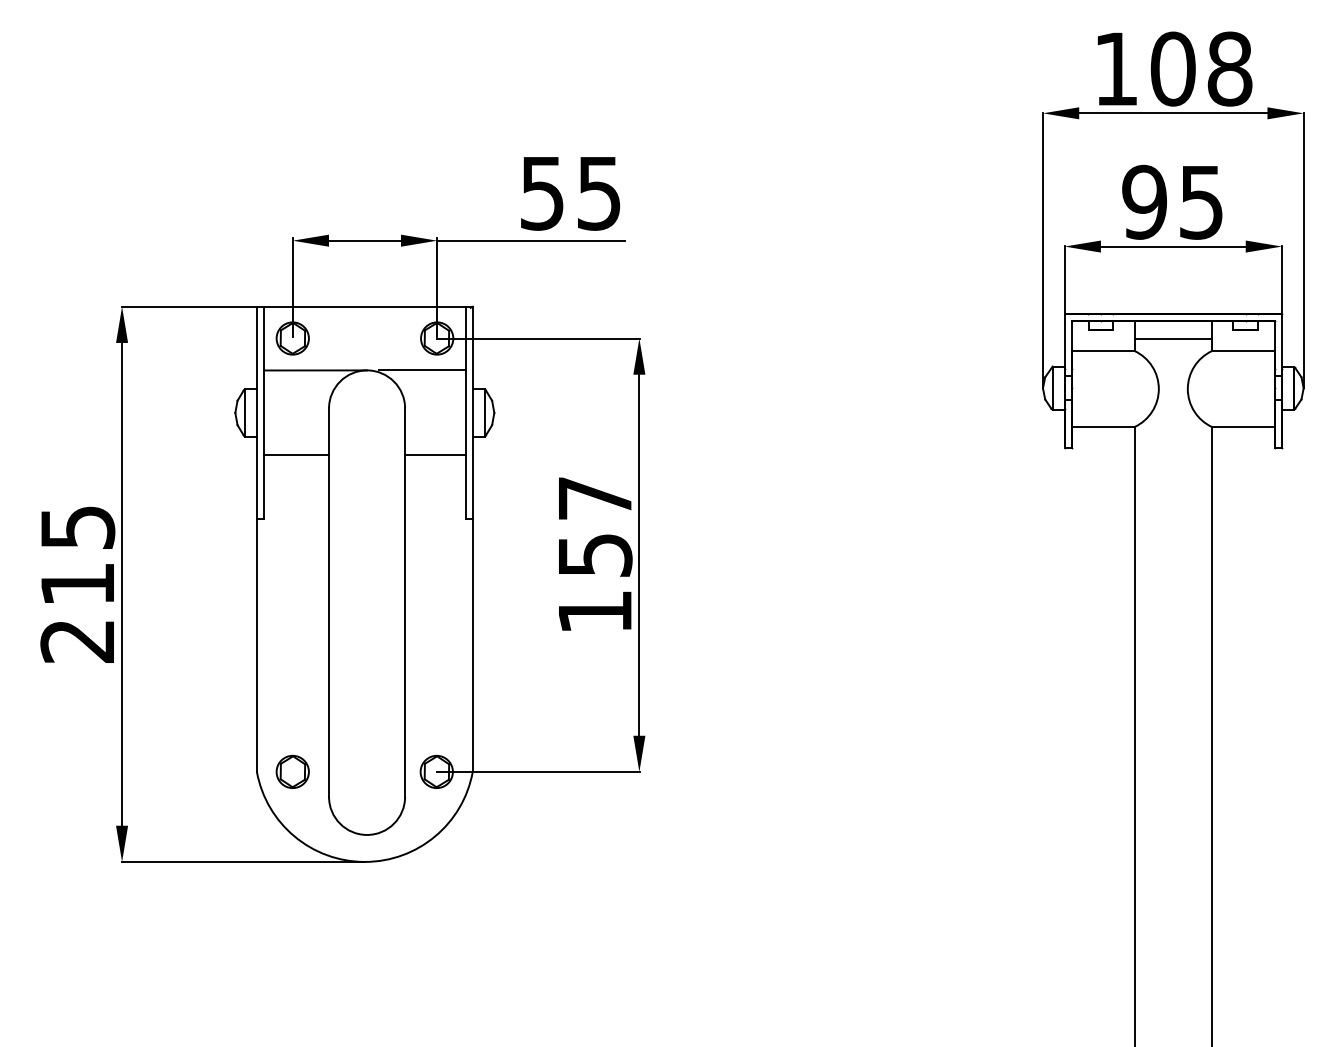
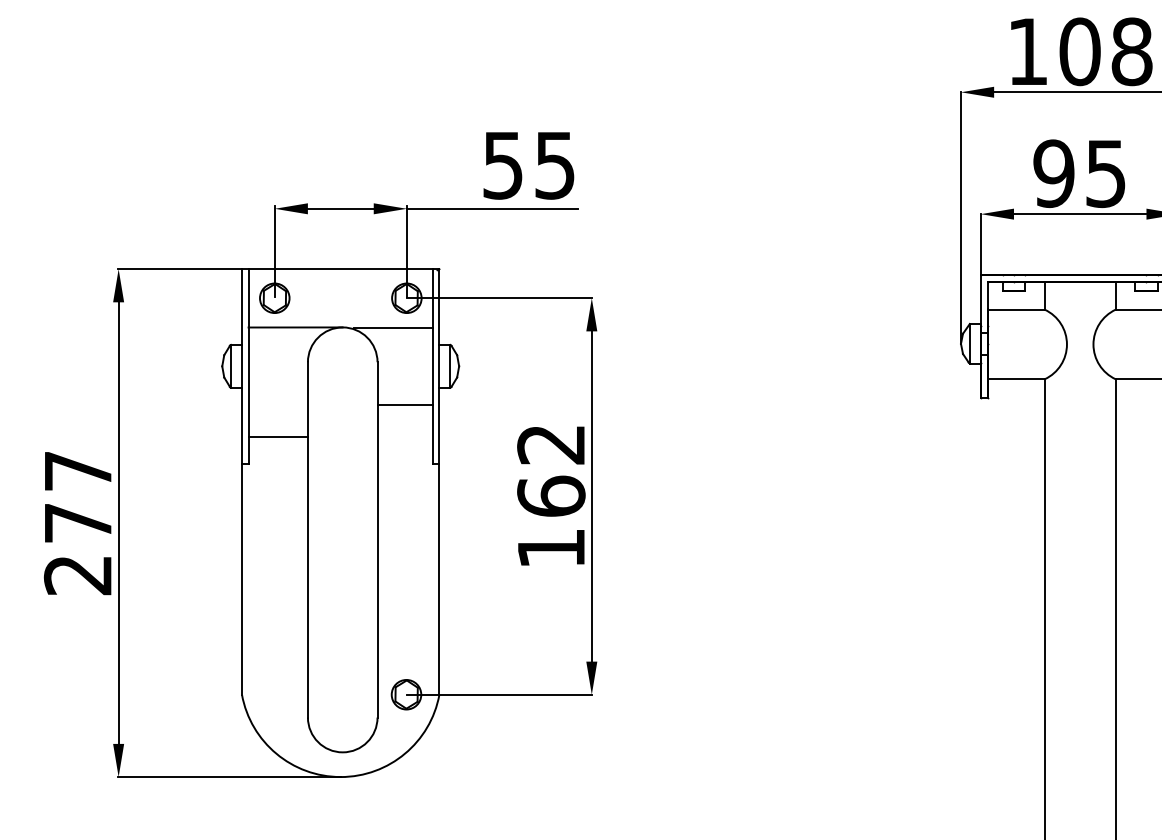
line: (1172, 338) -> (1079, 298), removed
line: (296, 455) -> (278, 437), moved
text: (594, 527) -> (550, 471), 157 -> 162
text: (78, 555) -> (78, 496), 215 -> 277
part: (292, 771) -> (274, 694), removed

